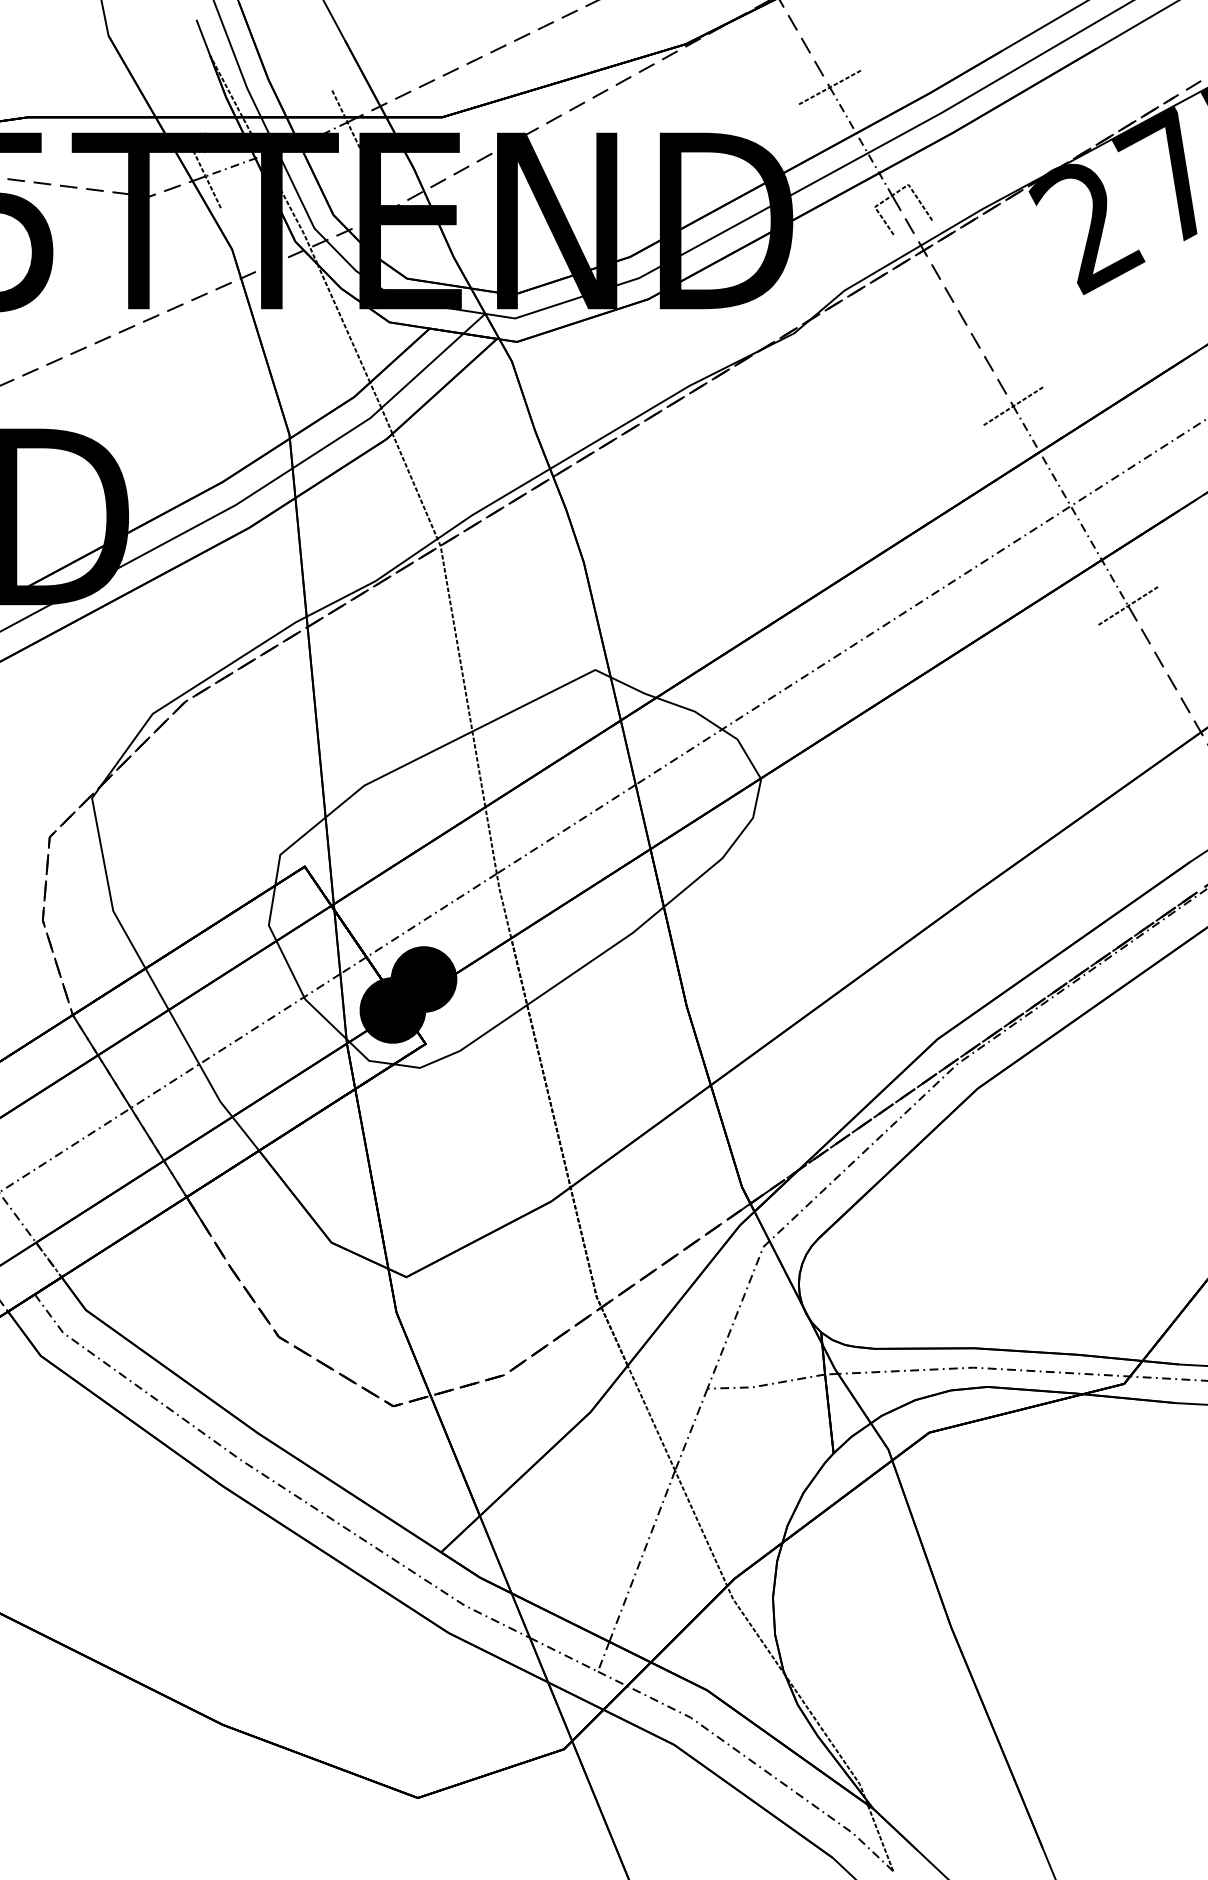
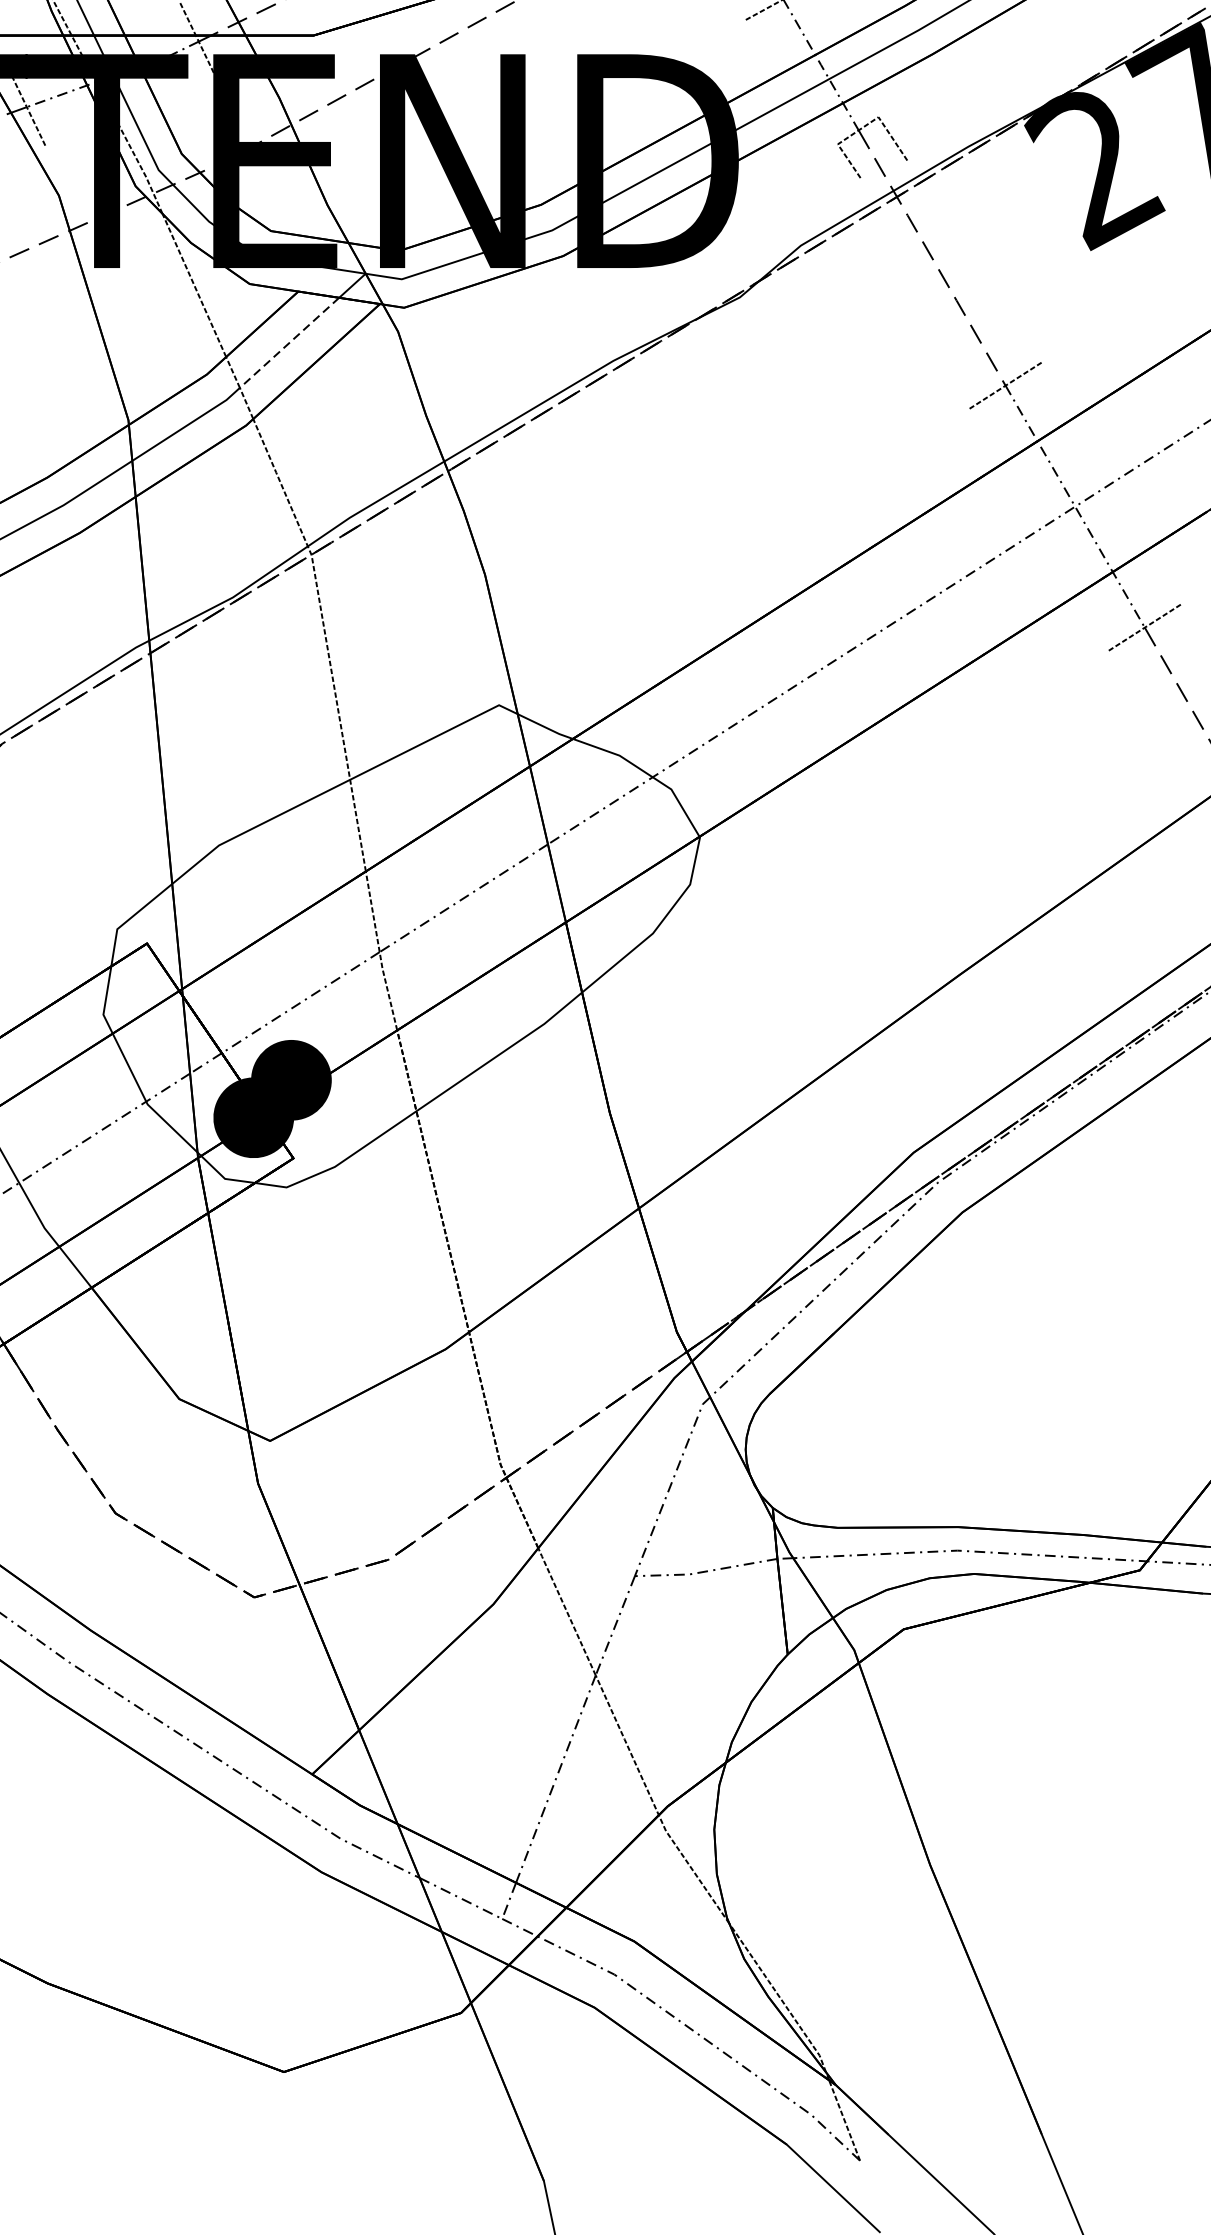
line: (422, 371) -> (289, 343), solid -> dashed

